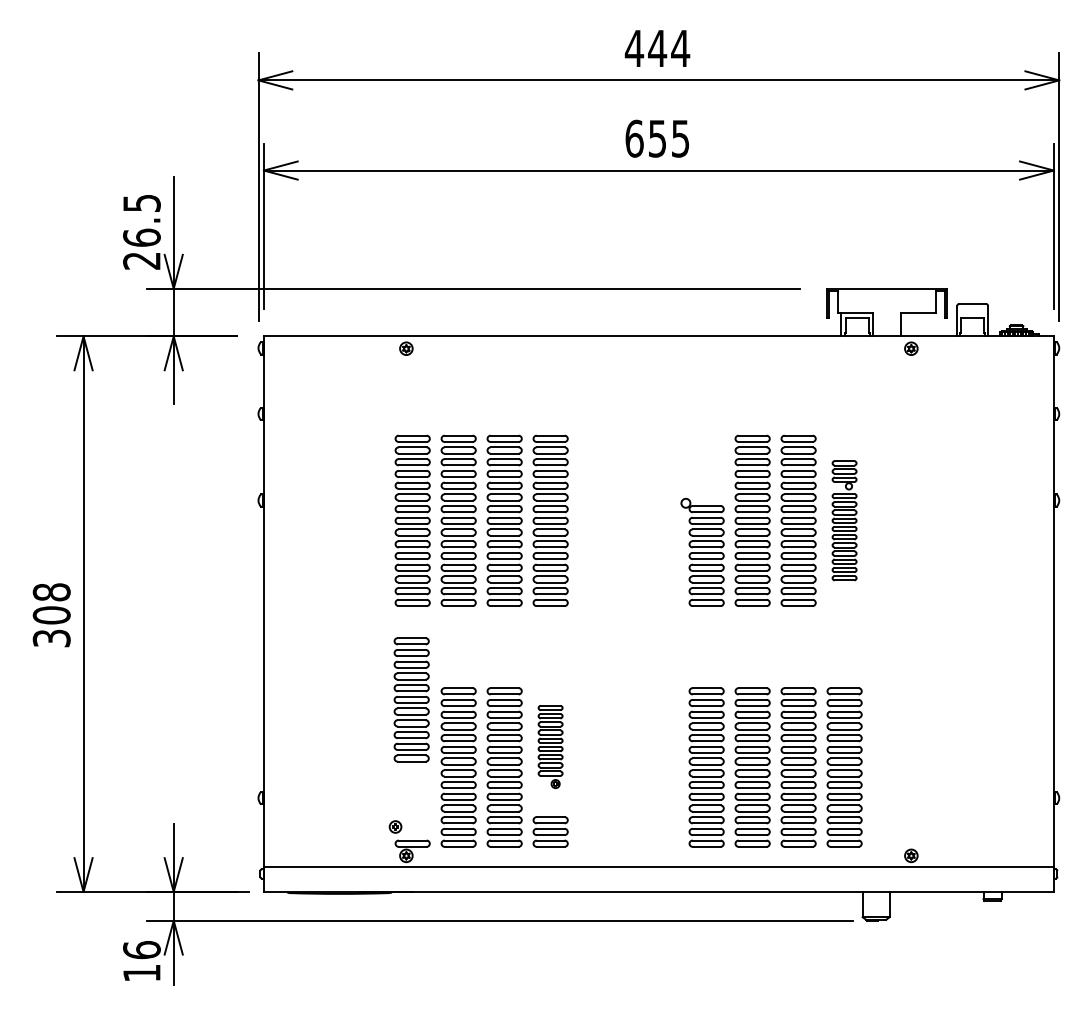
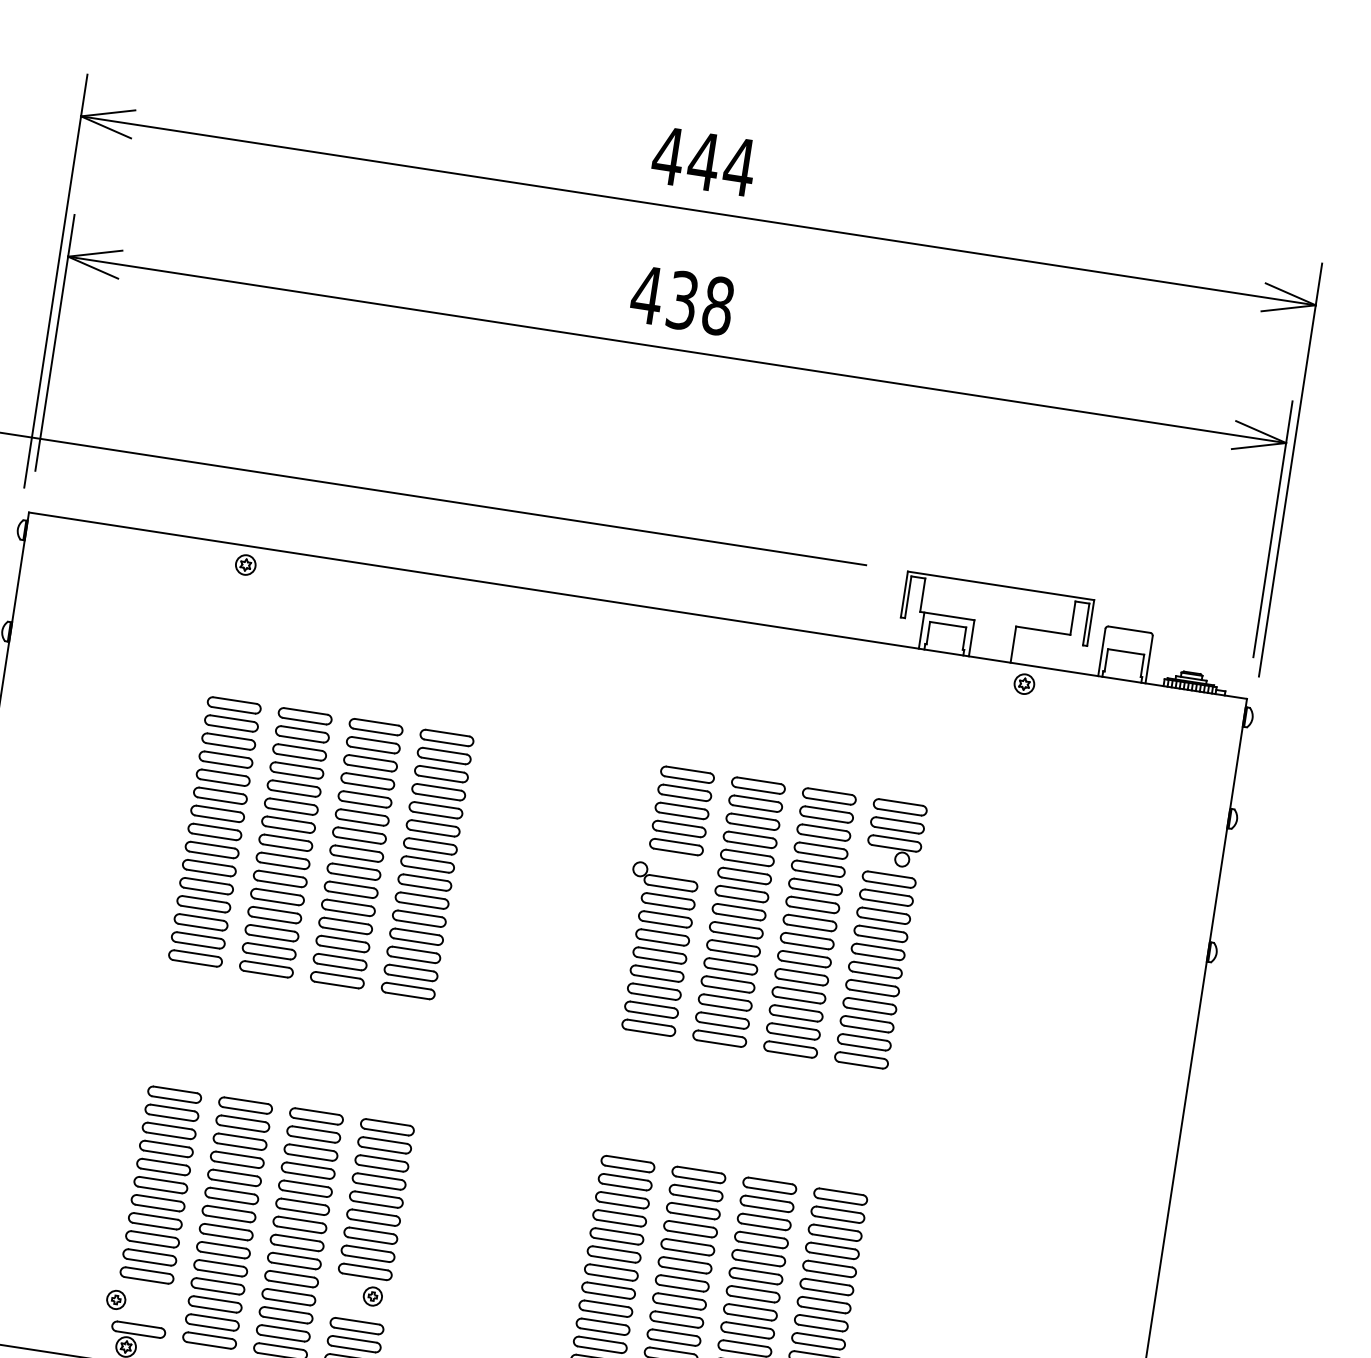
text: (656, 138) -> (681, 299), 655 -> 438
part: (706, 461) -> (681, 809), added
part: (844, 520) -> (880, 933), size x1.43
part: (411, 699) -> (160, 1184), moved
part: (550, 746) -> (374, 1212), size x1.43

